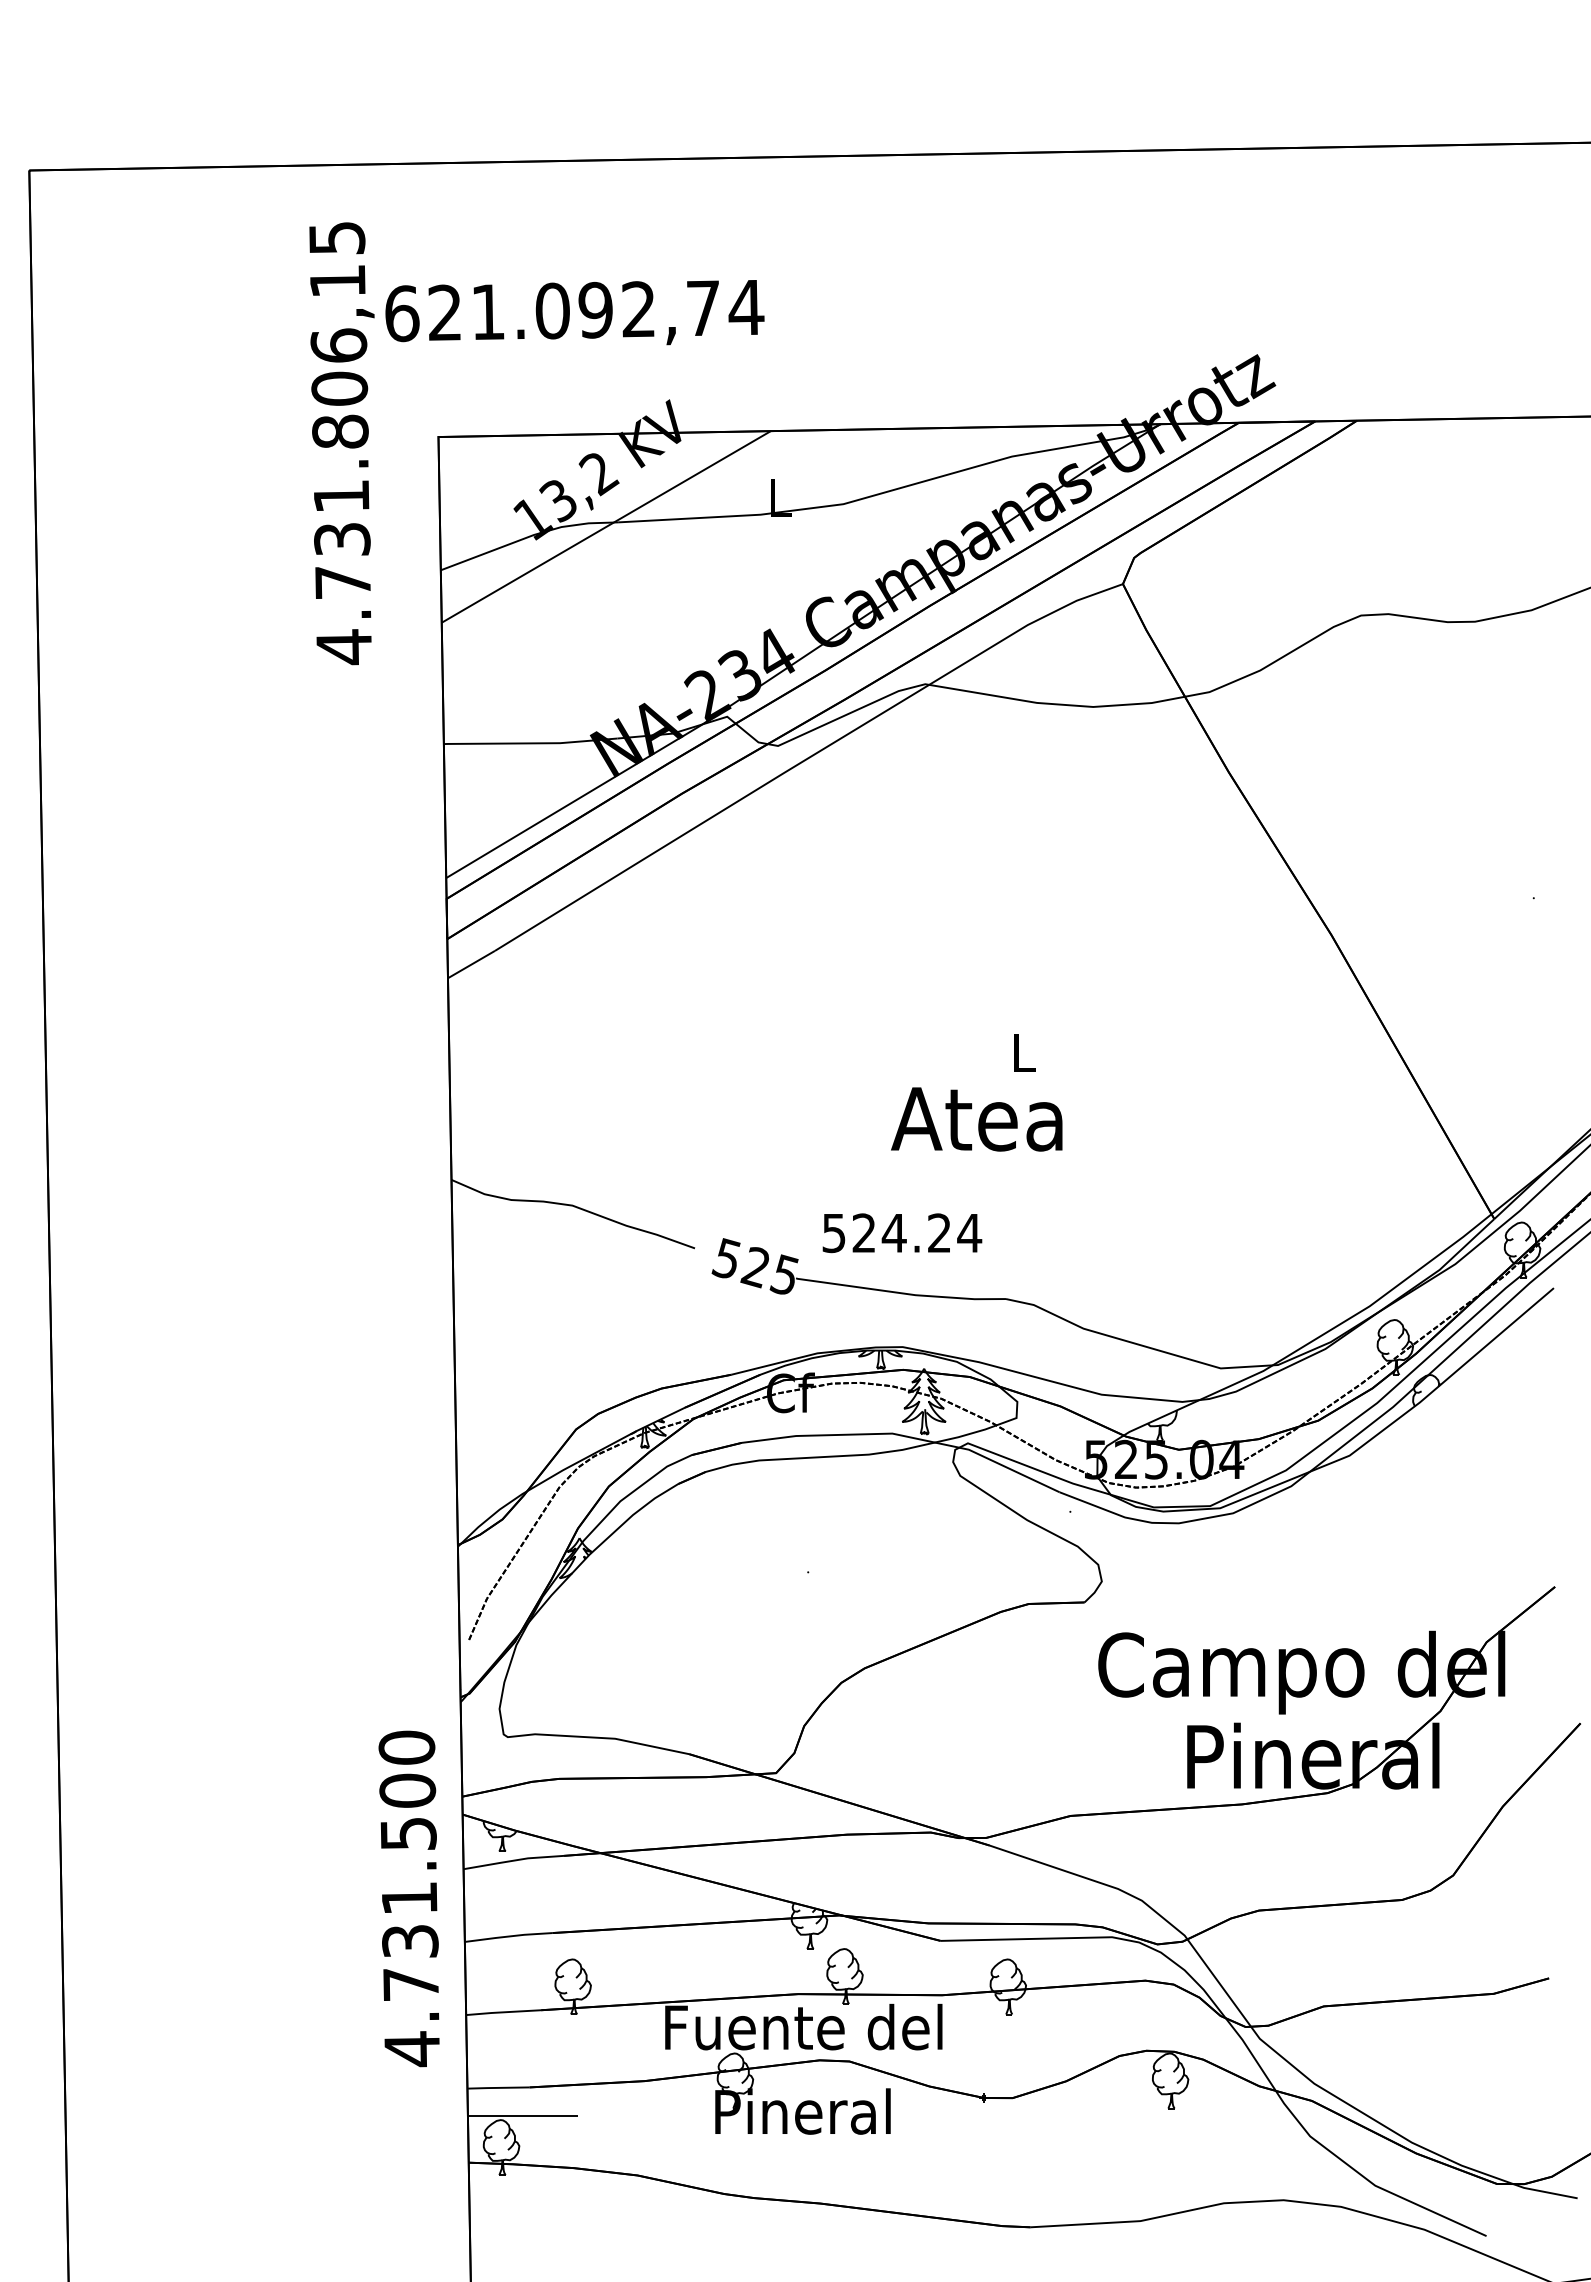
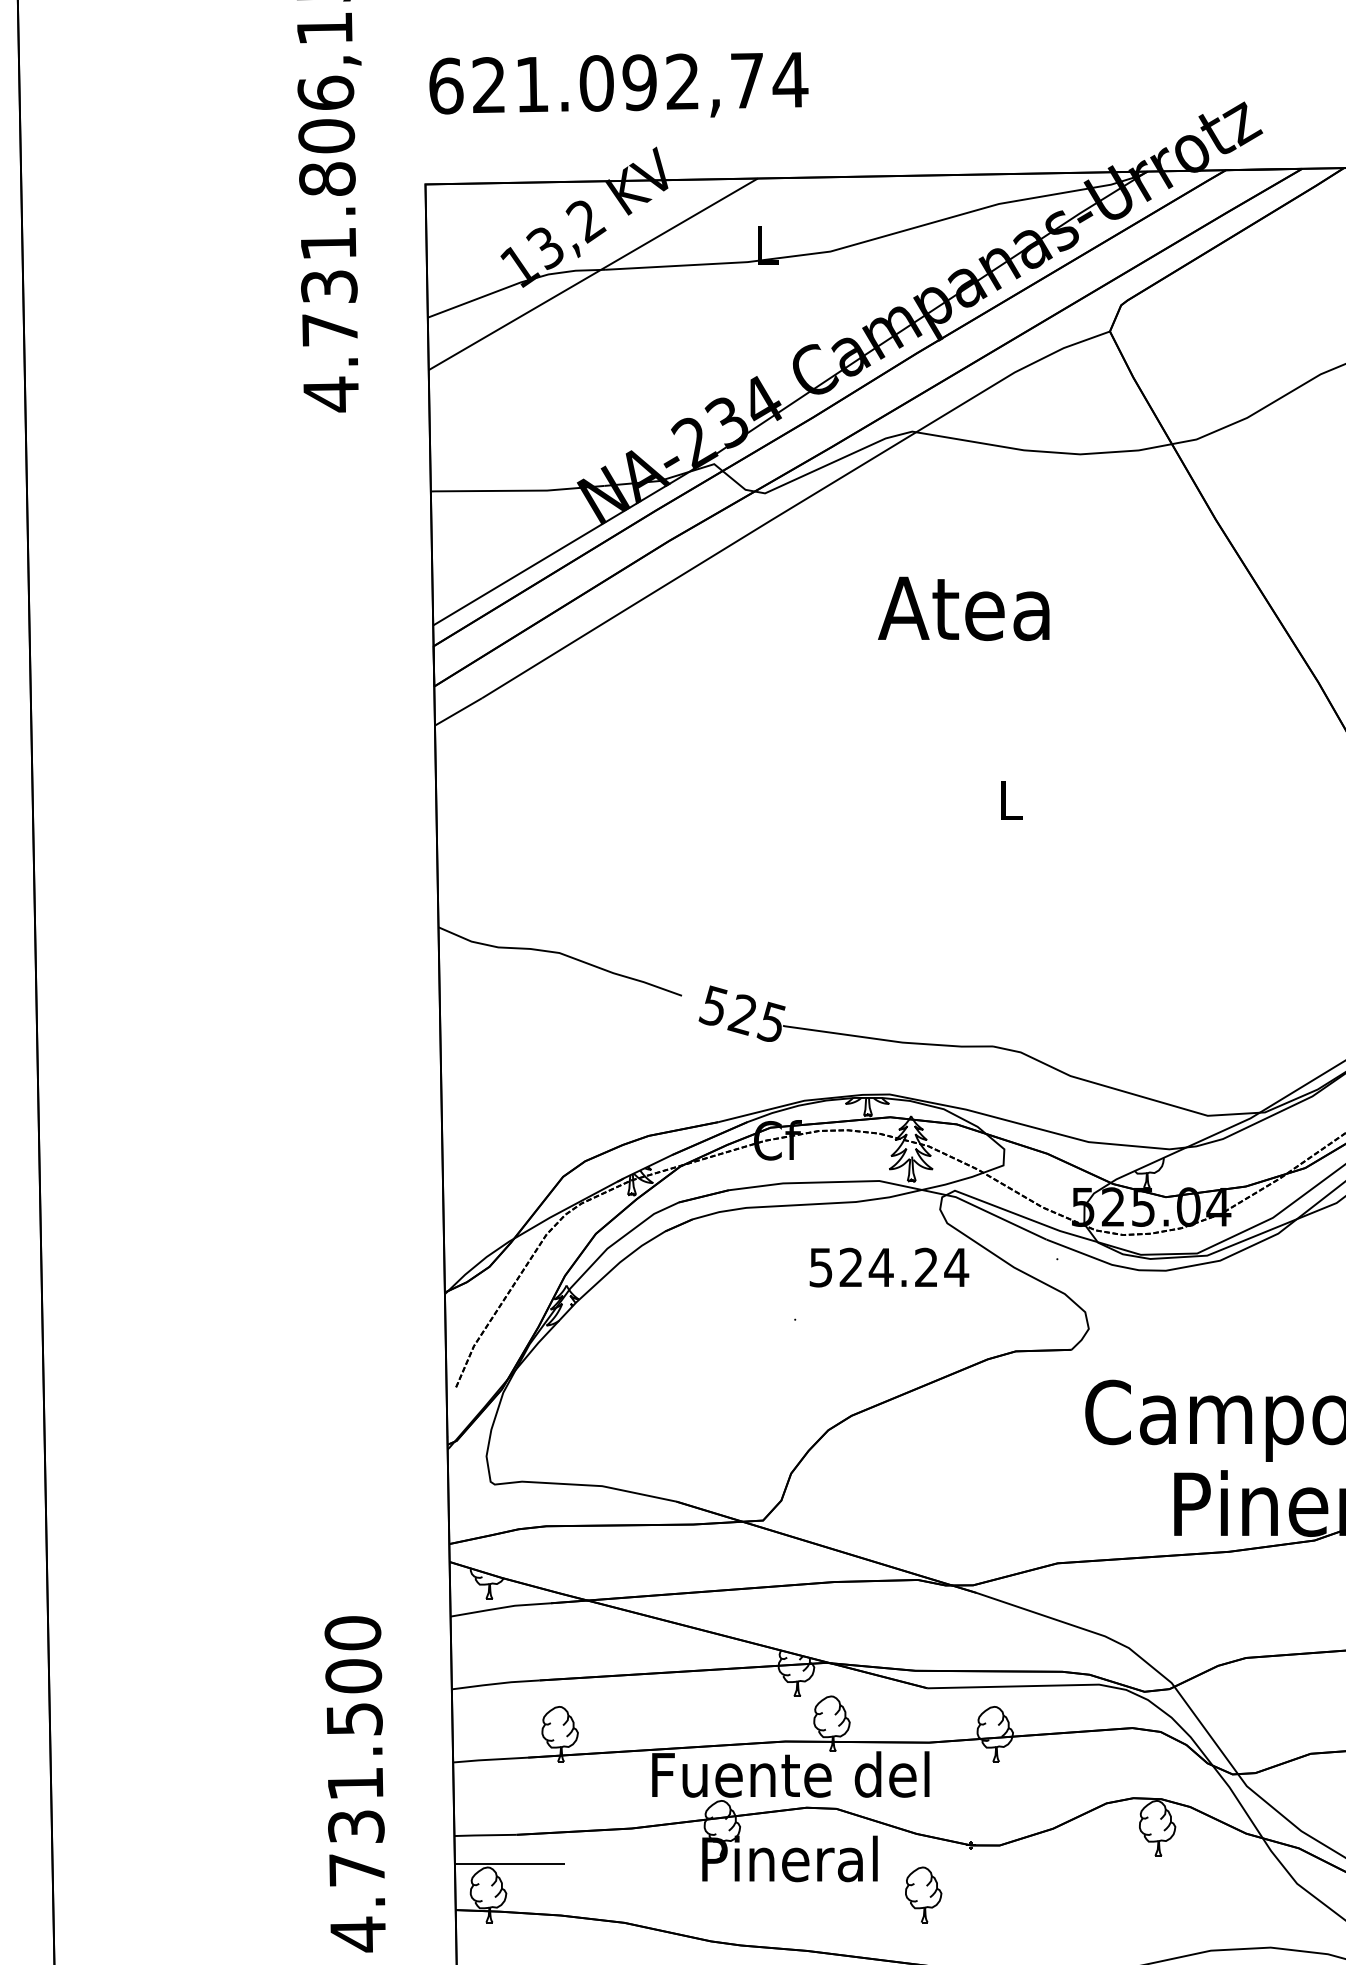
text: (574, 312) -> (618, 84), moved
text: (976, 1119) -> (963, 608), moved
text: (902, 1233) -> (889, 1267), moved
text: (408, 1898) -> (354, 1783), moved
part: (936, 2147) -> (923, 1894), added

